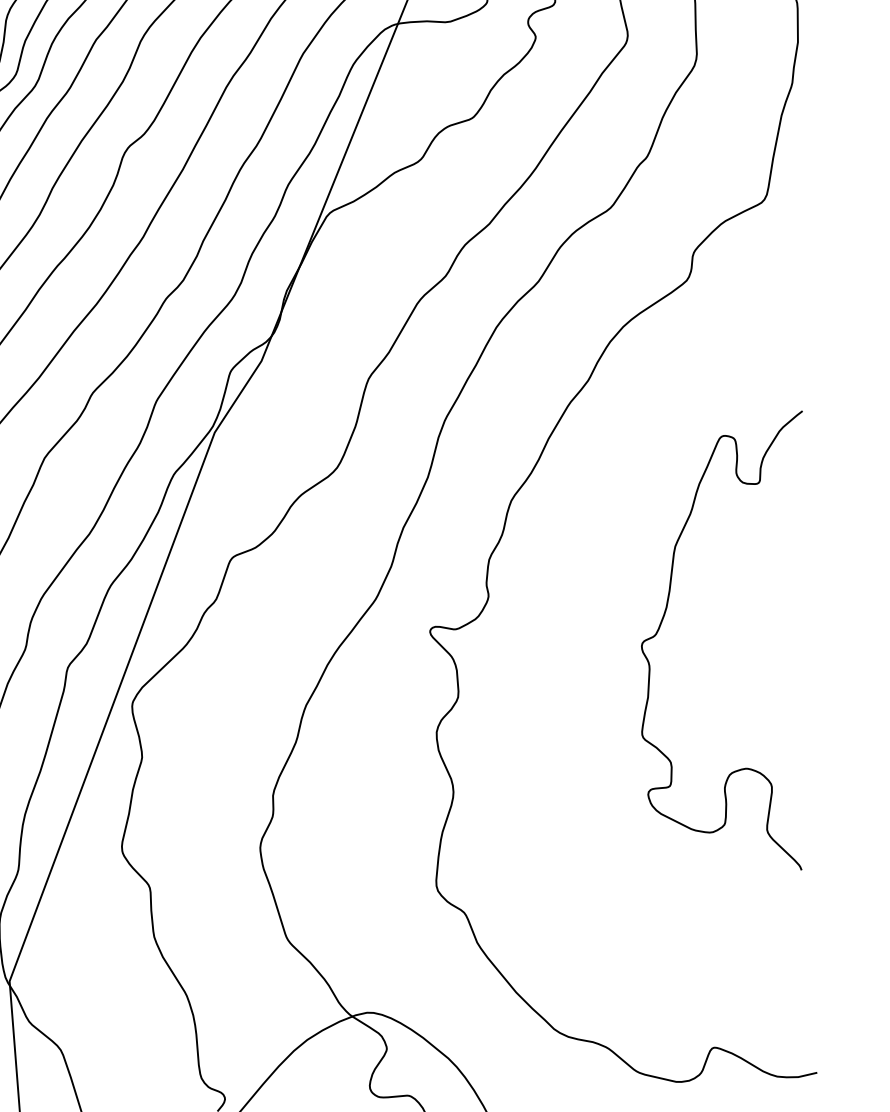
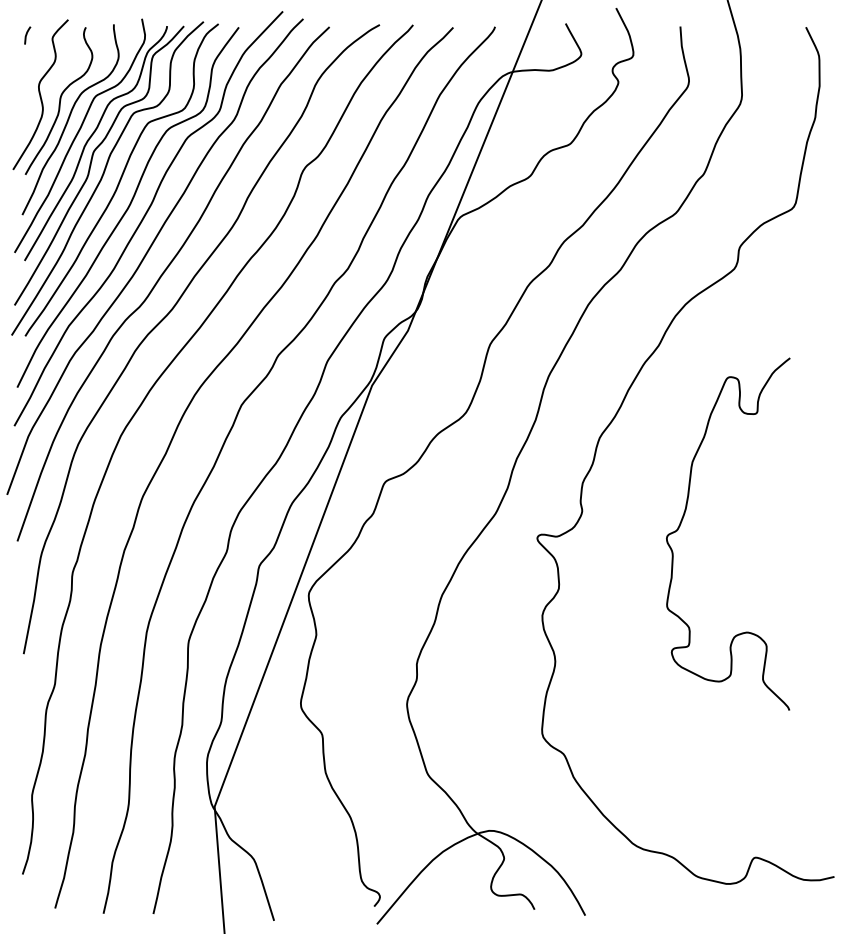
curve: (663, 621) -> (683, 519), moved

